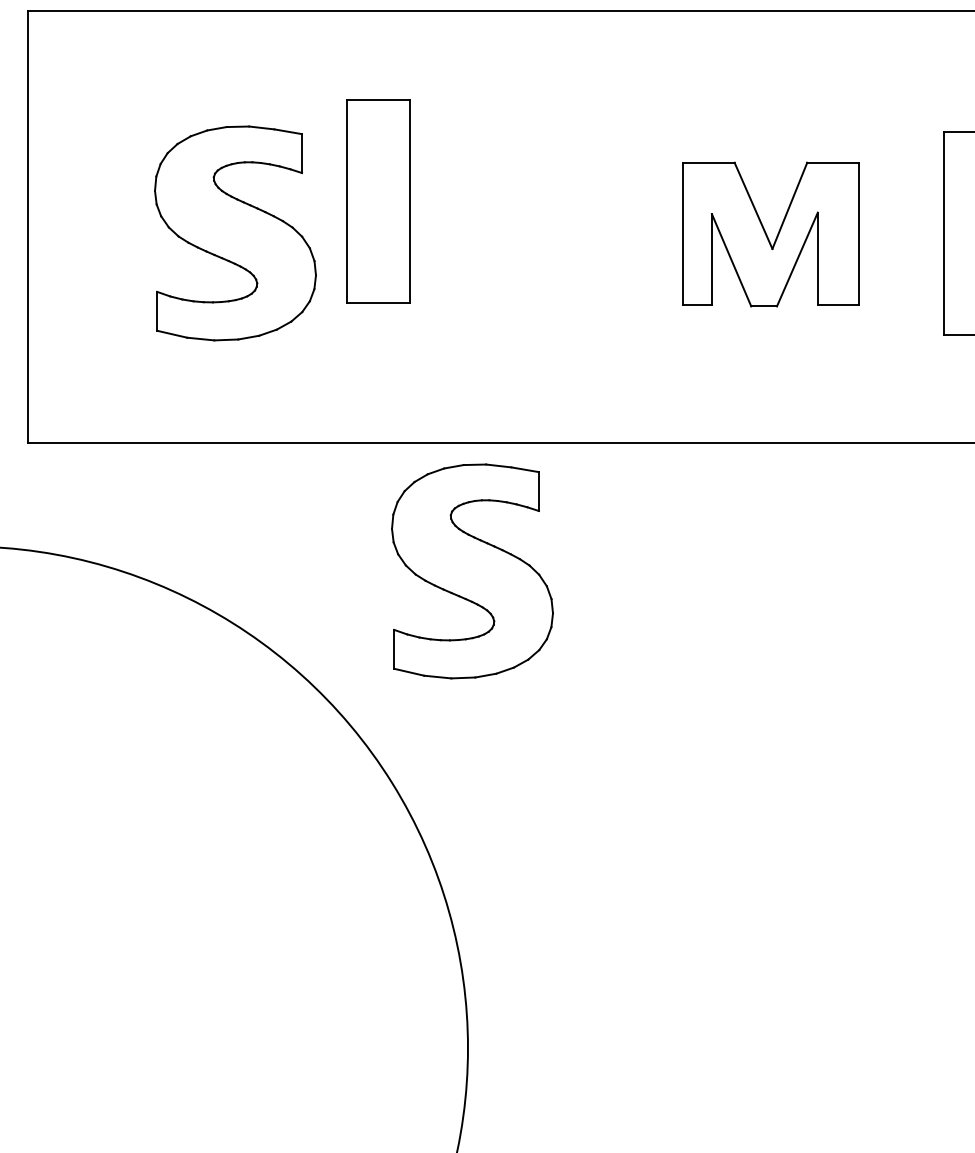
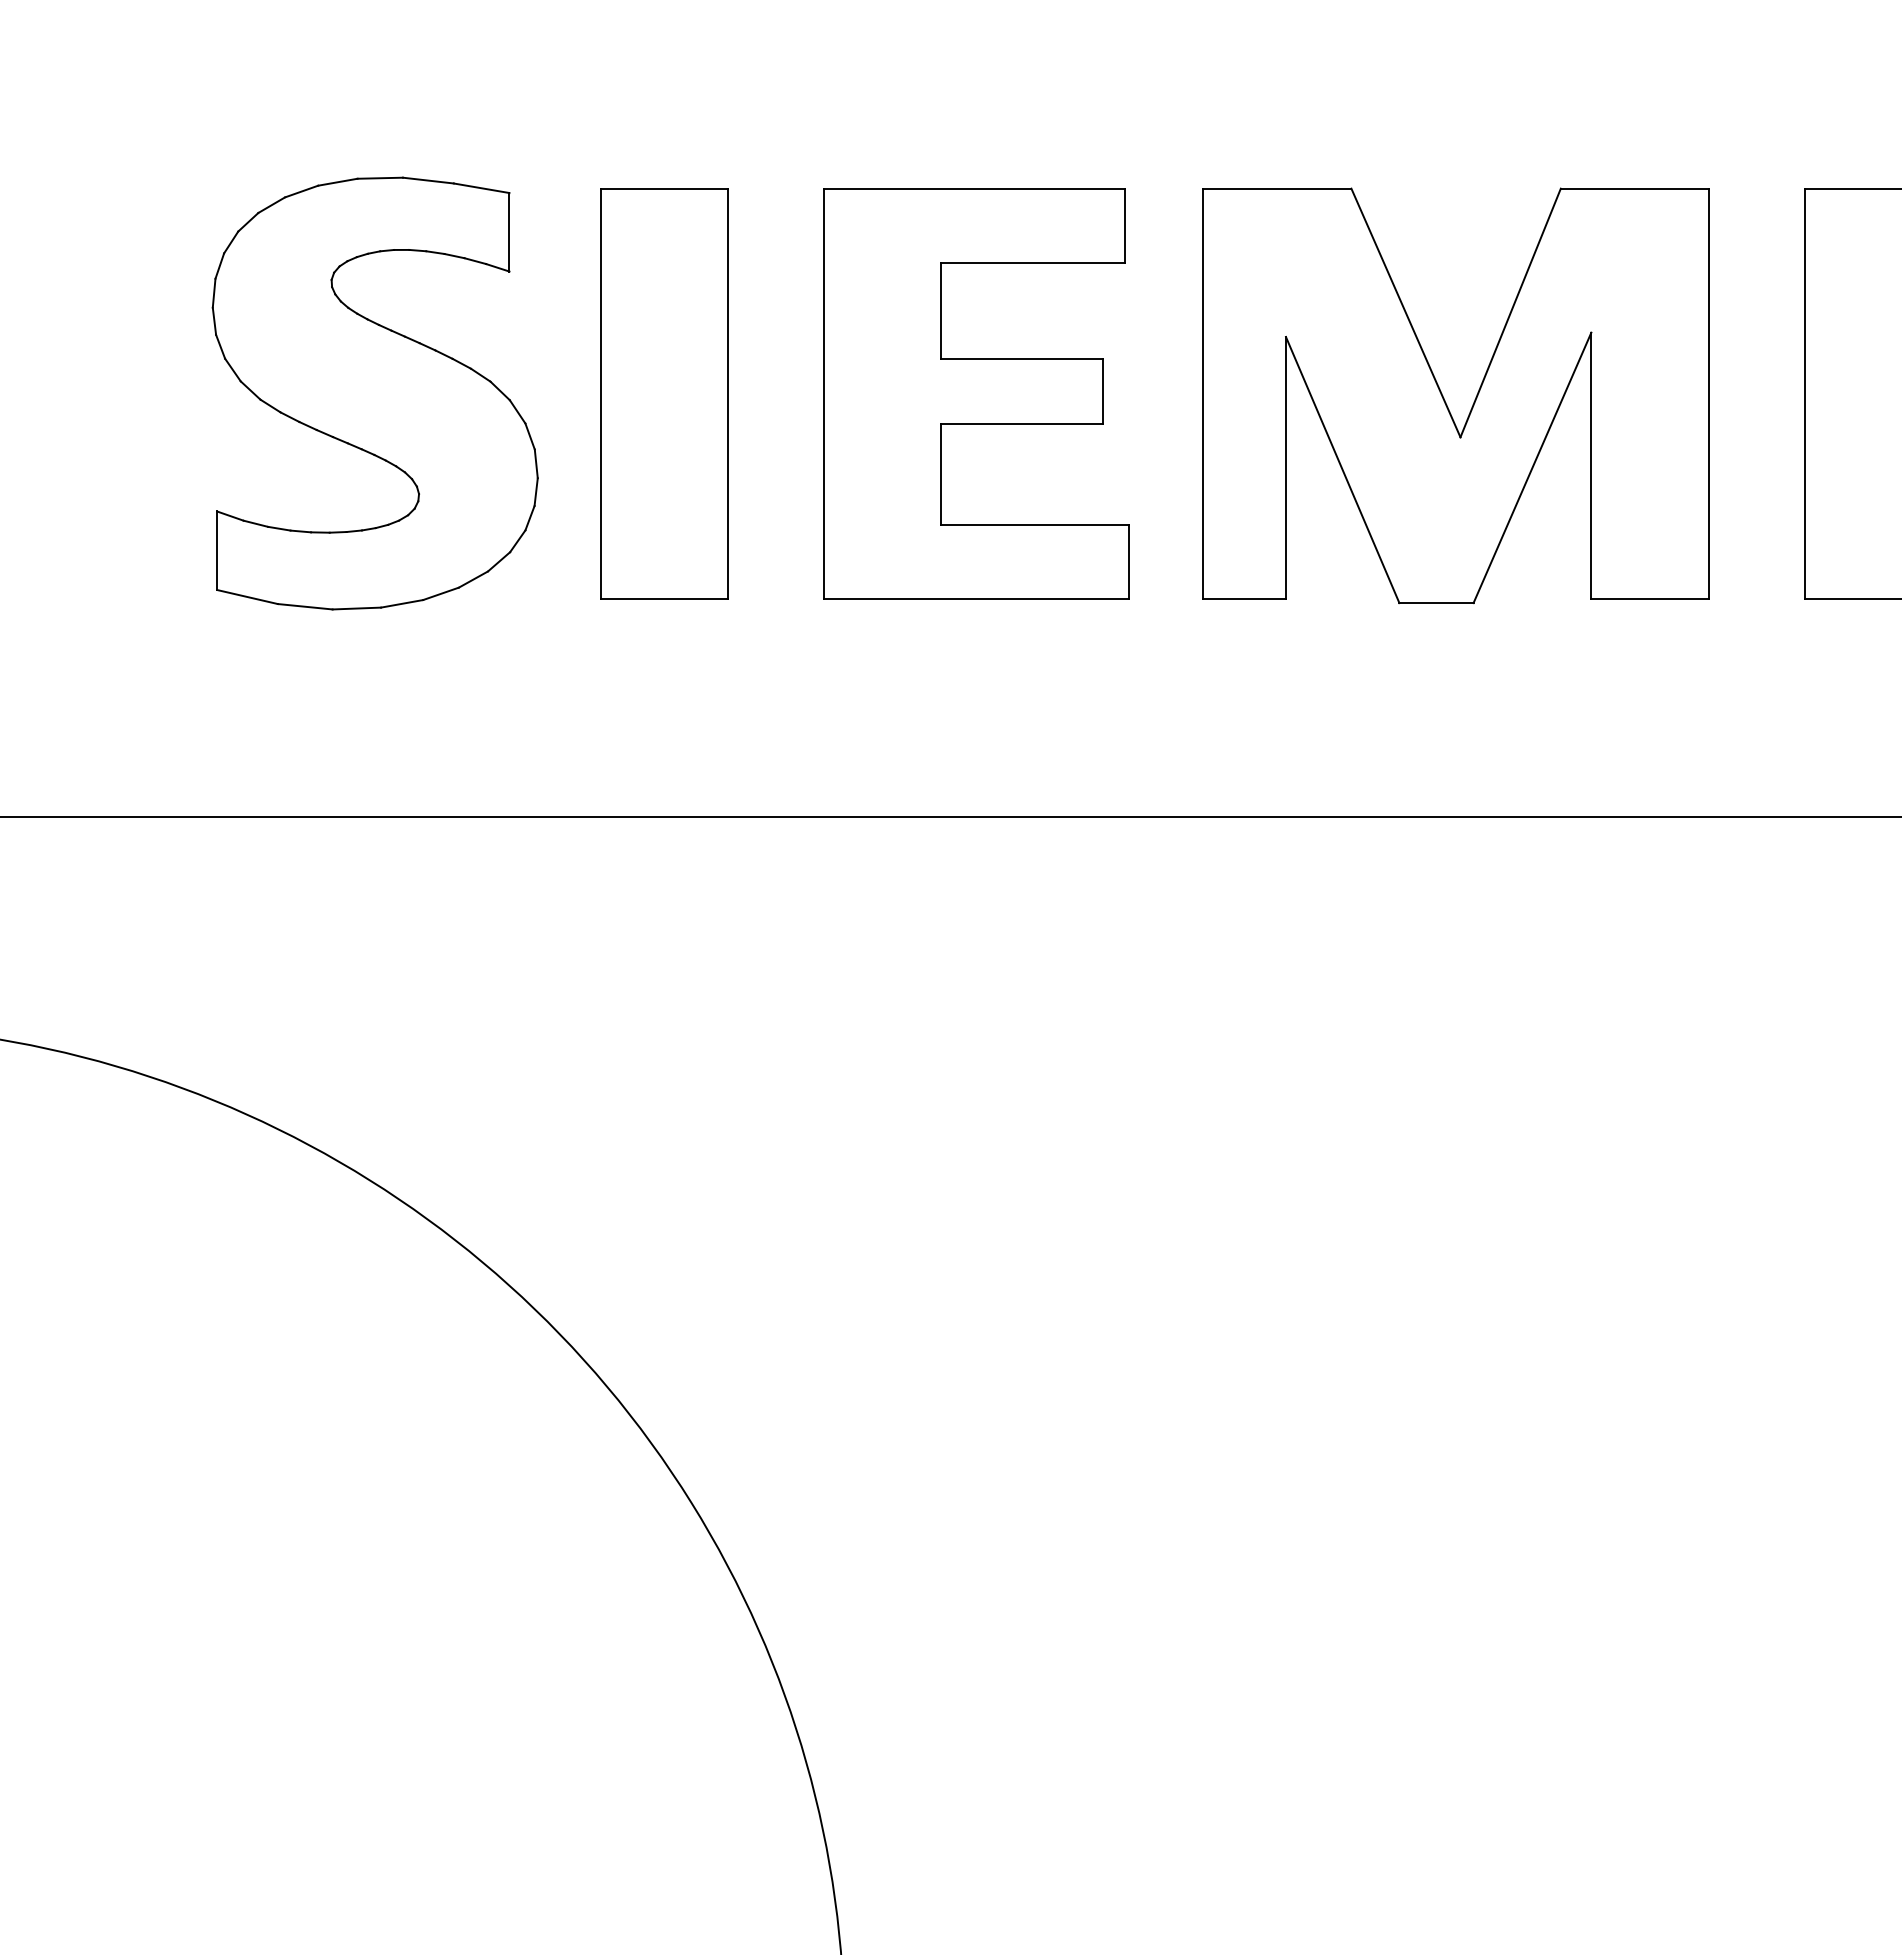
part: (378, 201) -> (663, 393), moved
part: (533, 233) -> (976, 393), added
part: (770, 234) -> (1455, 395), size x1.43
part: (472, 571) -> (853, 1075), removed

